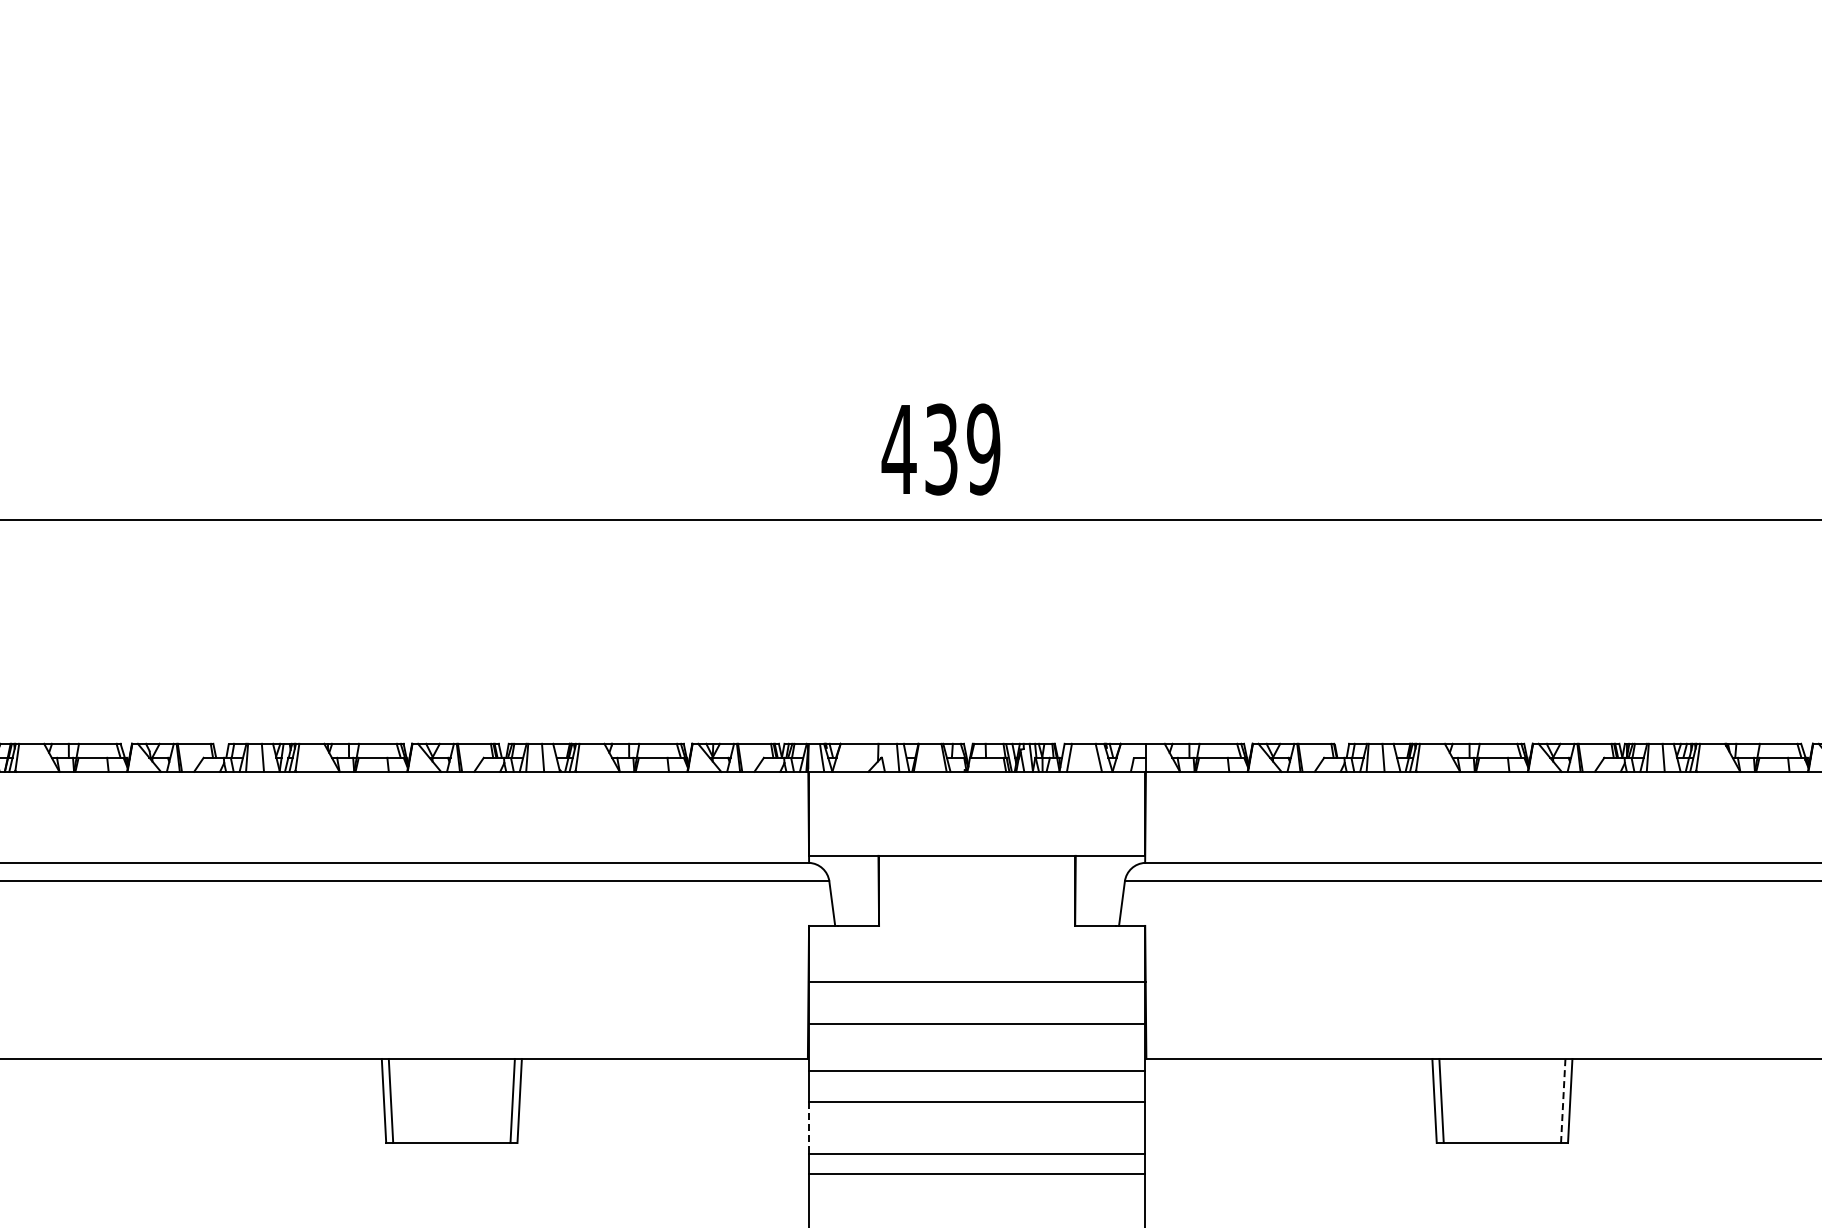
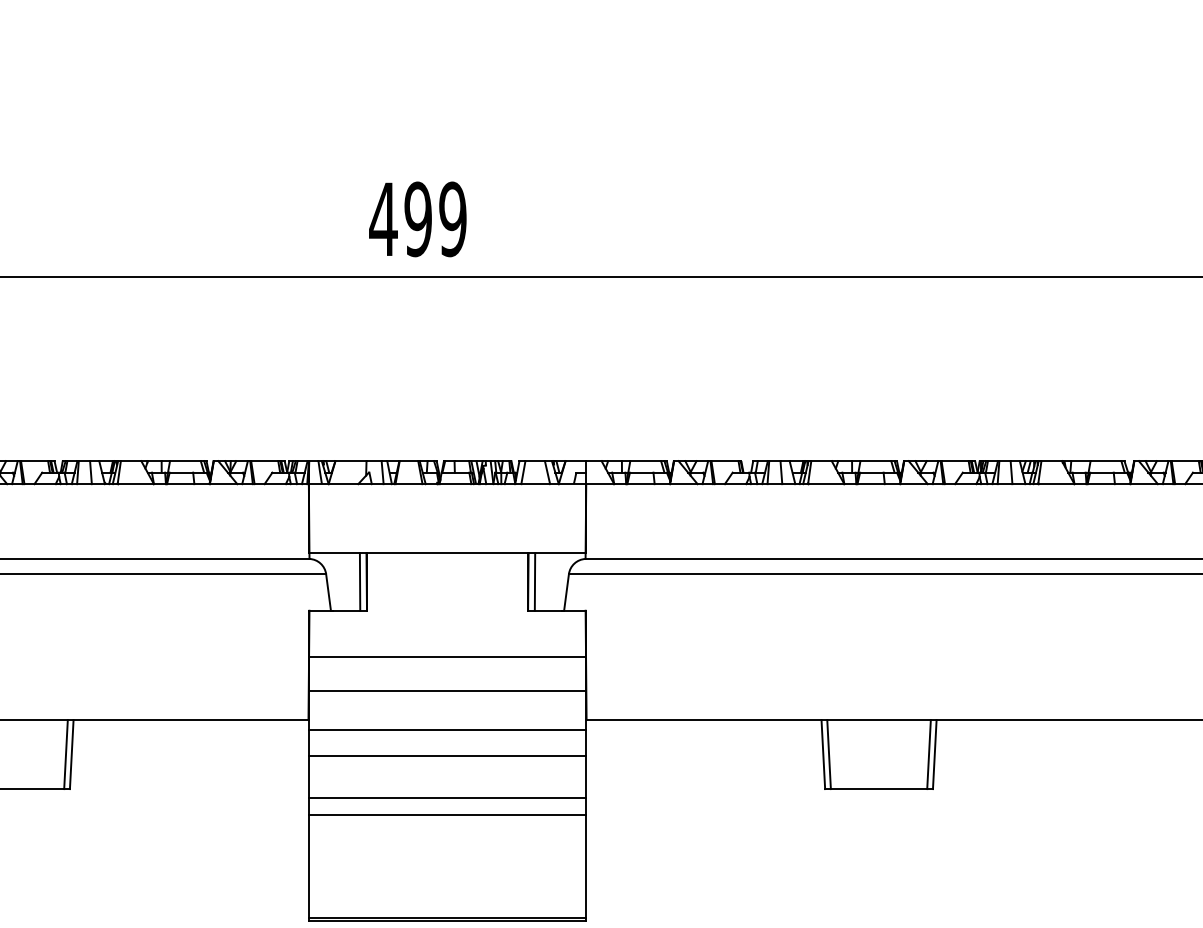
text: (941, 449) -> (418, 219), 439 -> 499
line: (870, 890) -> (359, 581), added
line: (1083, 890) -> (534, 581), added
line: (1563, 1100) -> (929, 754), dashed -> solid
line: (809, 1128) -> (309, 777), dashed -> solid

